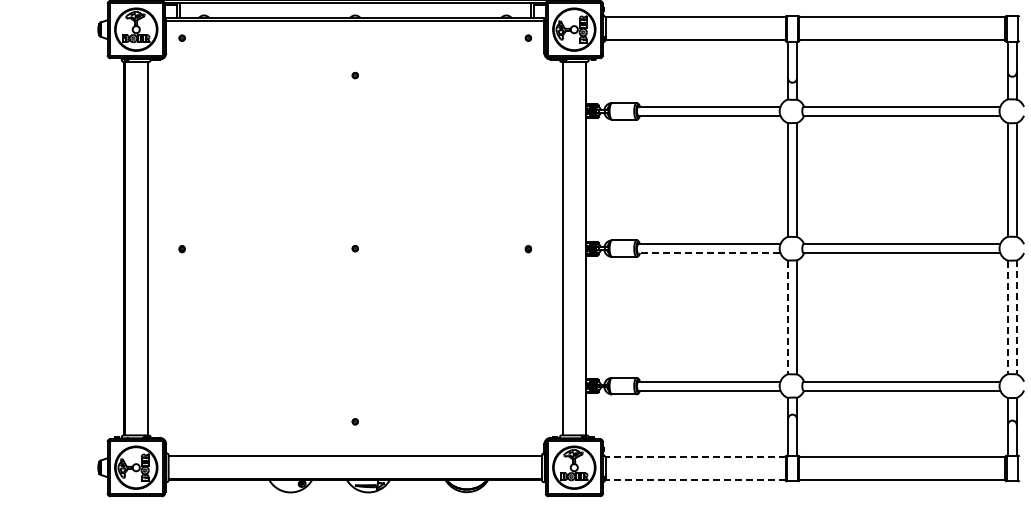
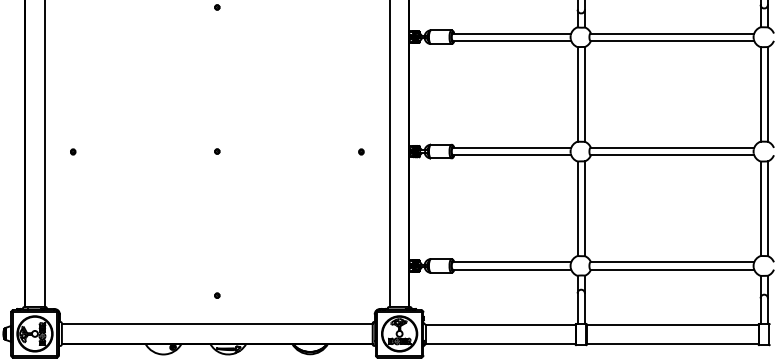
line: (708, 253) -> (511, 155), dashed -> solid
line: (788, 317) -> (577, 208), dashed -> solid
line: (1007, 317) -> (760, 208), dashed -> solid
line: (1016, 317) -> (767, 208), dashed -> solid
line: (695, 457) -> (500, 325), dashed -> solid
line: (695, 480) -> (500, 344), dashed -> solid

